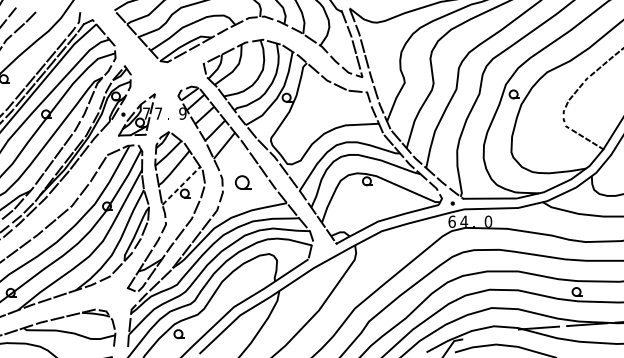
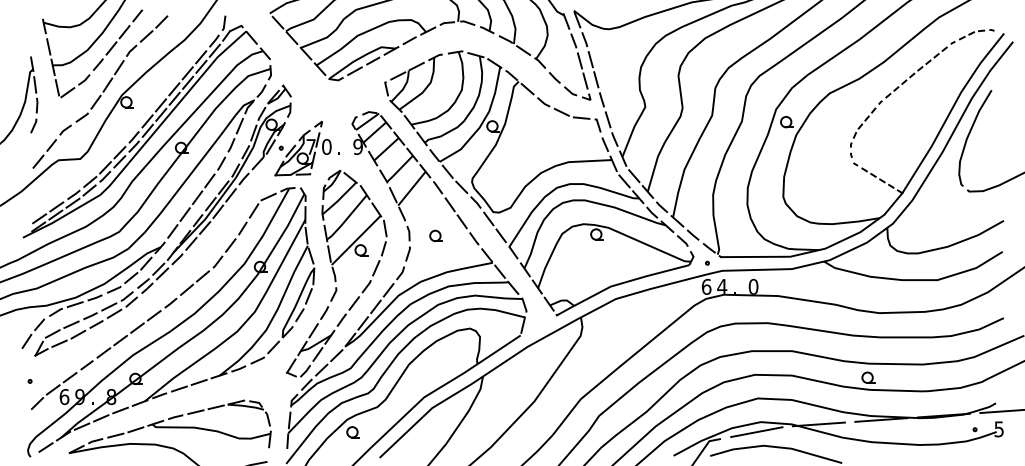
text: (158, 113) -> (326, 146), 7 -> 0
part: (242, 182) -> (435, 235), size x0.62
line: (181, 185) -> (356, 240), dashed -> solid
line: (490, 334) -> (756, 432), added

